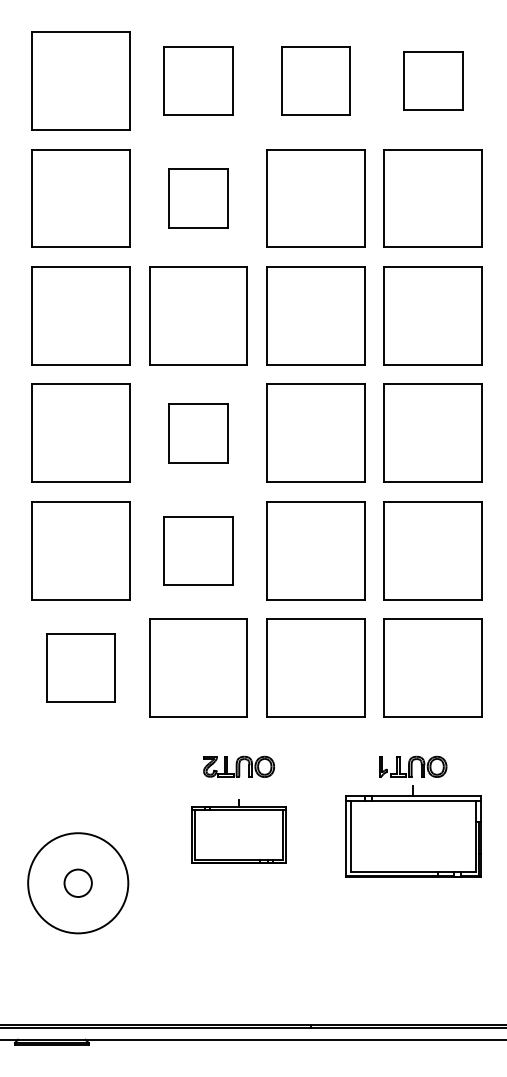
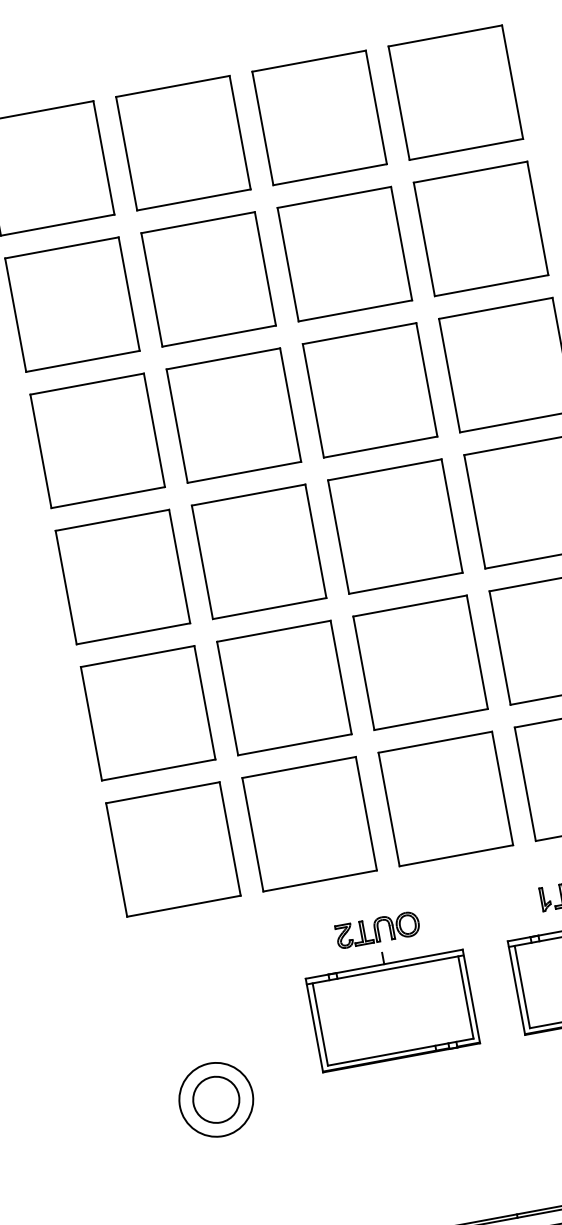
part: (198, 80) -> (183, 142), size x1.43
part: (315, 80) -> (318, 117), size x1.43
part: (432, 80) -> (454, 92), size x1.67
part: (198, 198) -> (208, 279), size x1.67
part: (198, 432) -> (258, 550), size x1.67
part: (198, 550) -> (284, 687), size x1.43
part: (80, 667) -> (172, 848), size x1.43
part: (238, 831) -> (391, 1005), size x1.43
circle: (77, 882) -> (215, 1099), size x0.62
circle: (77, 882) -> (215, 1099), size x1.43

